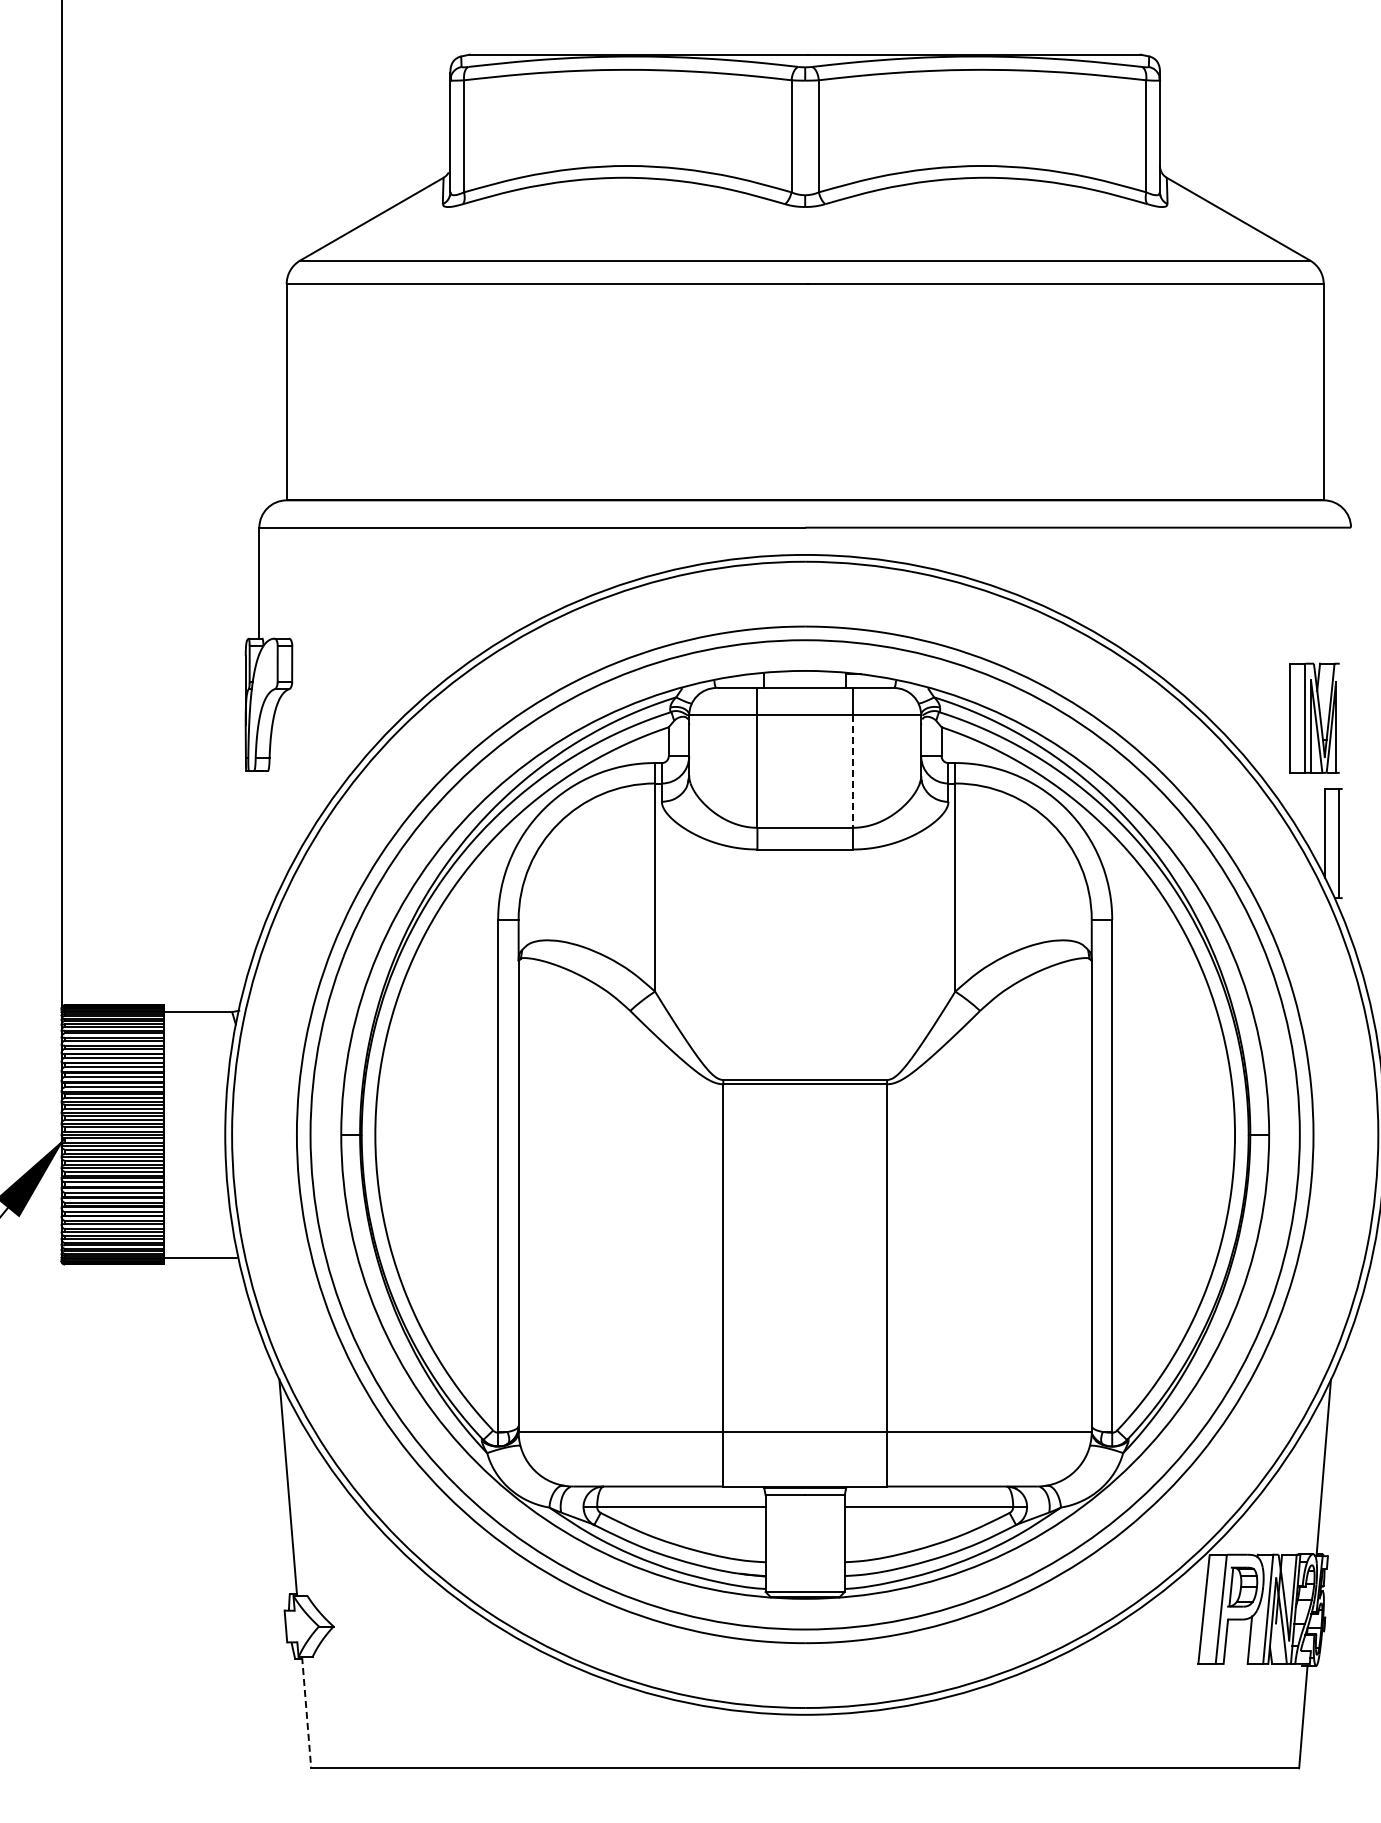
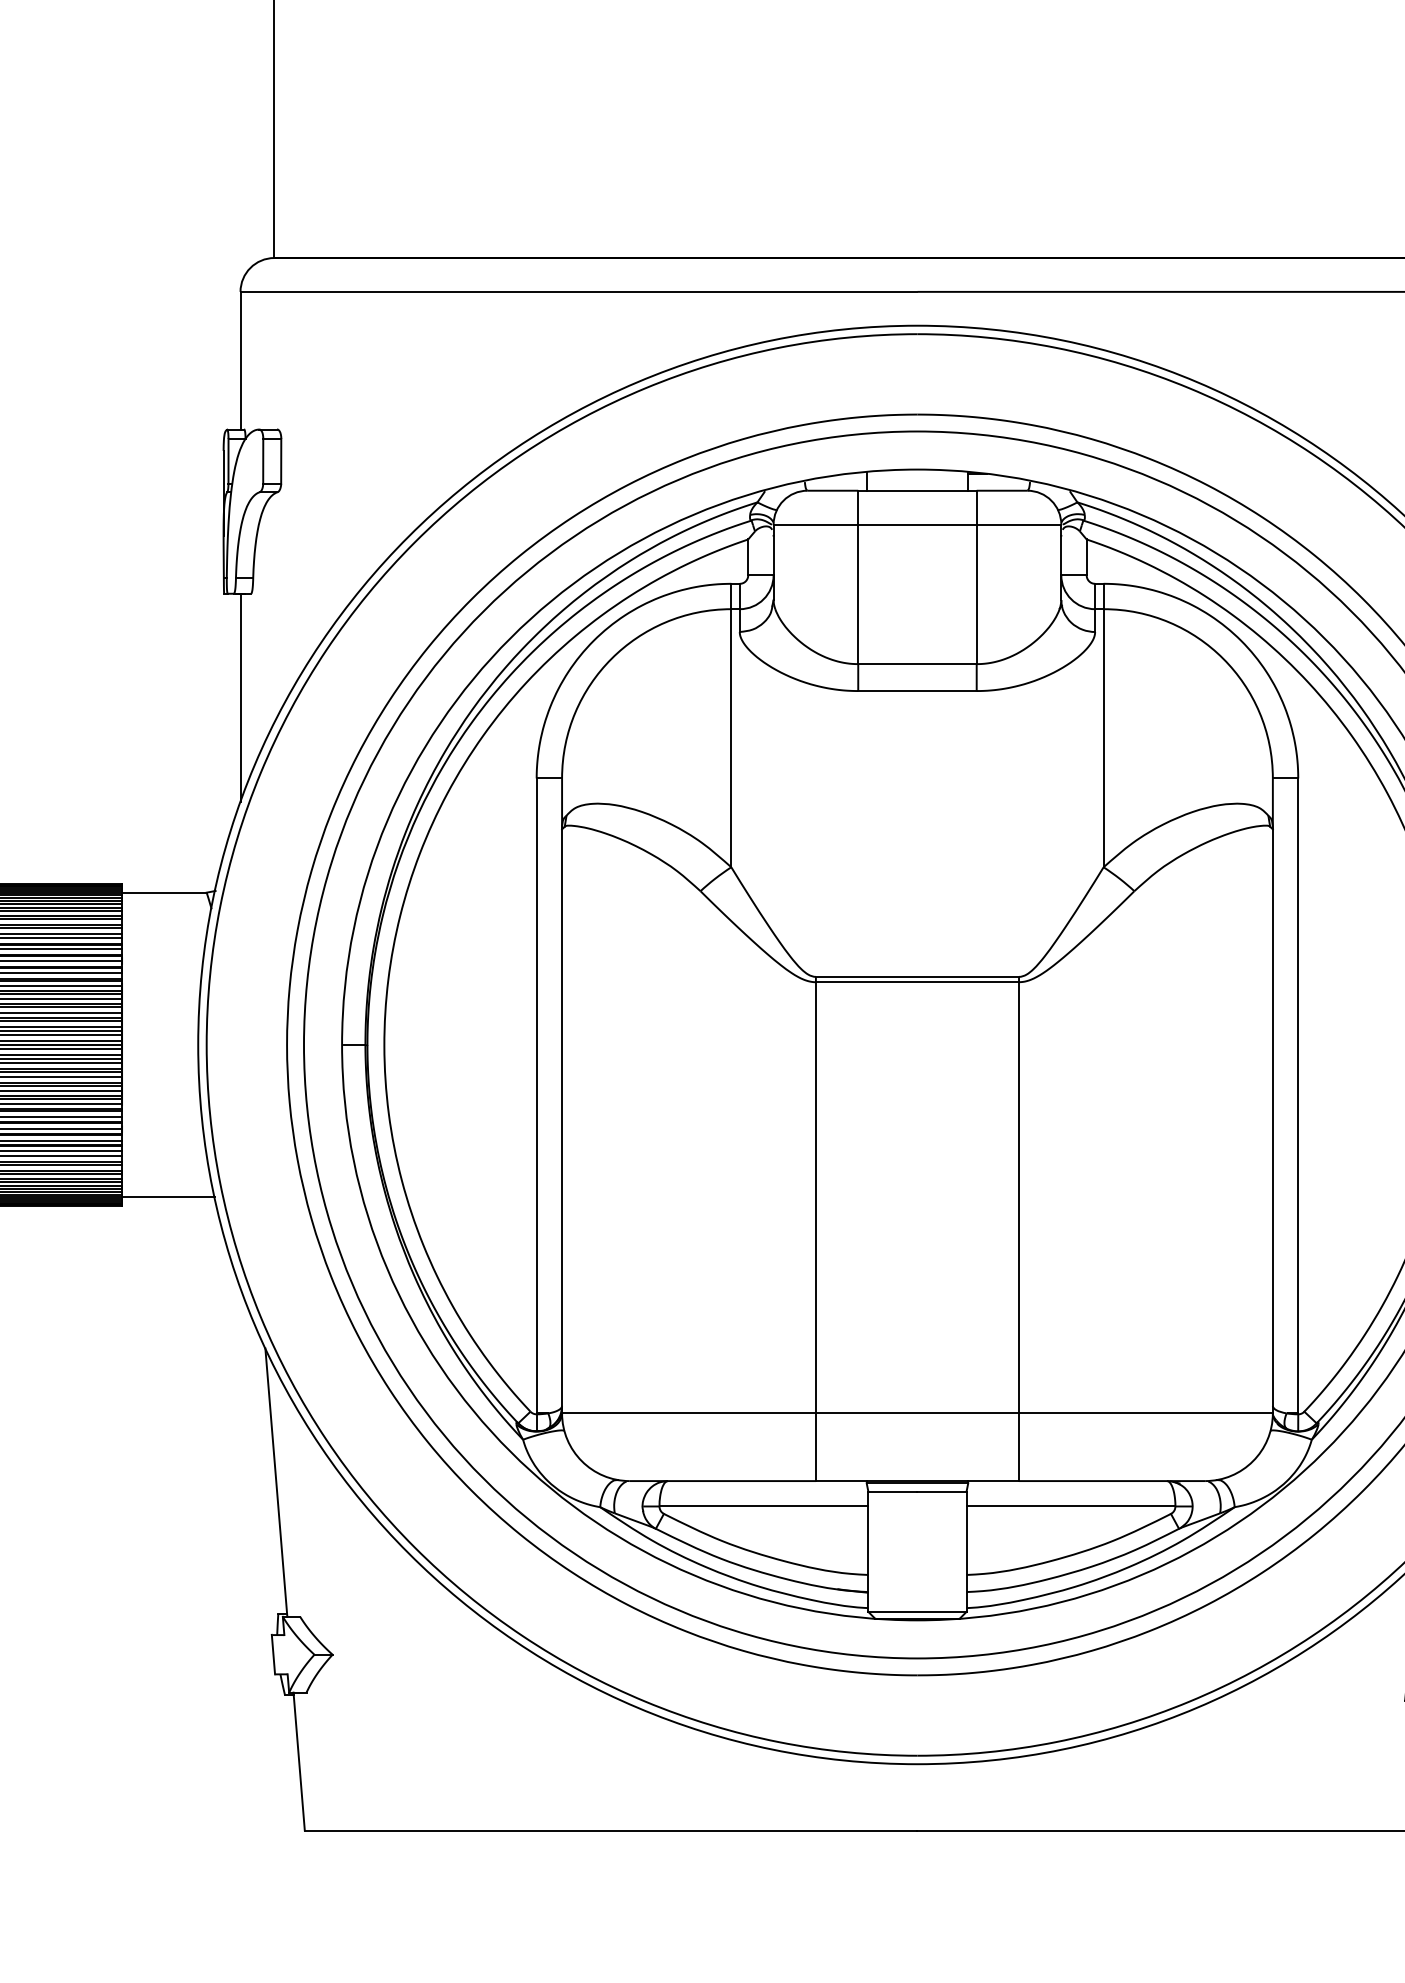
line: (852, 772) -> (976, 595), dashed -> solid
line: (259, 854) -> (240, 697), added
line: (306, 1712) -> (298, 1761), dashed -> solid

